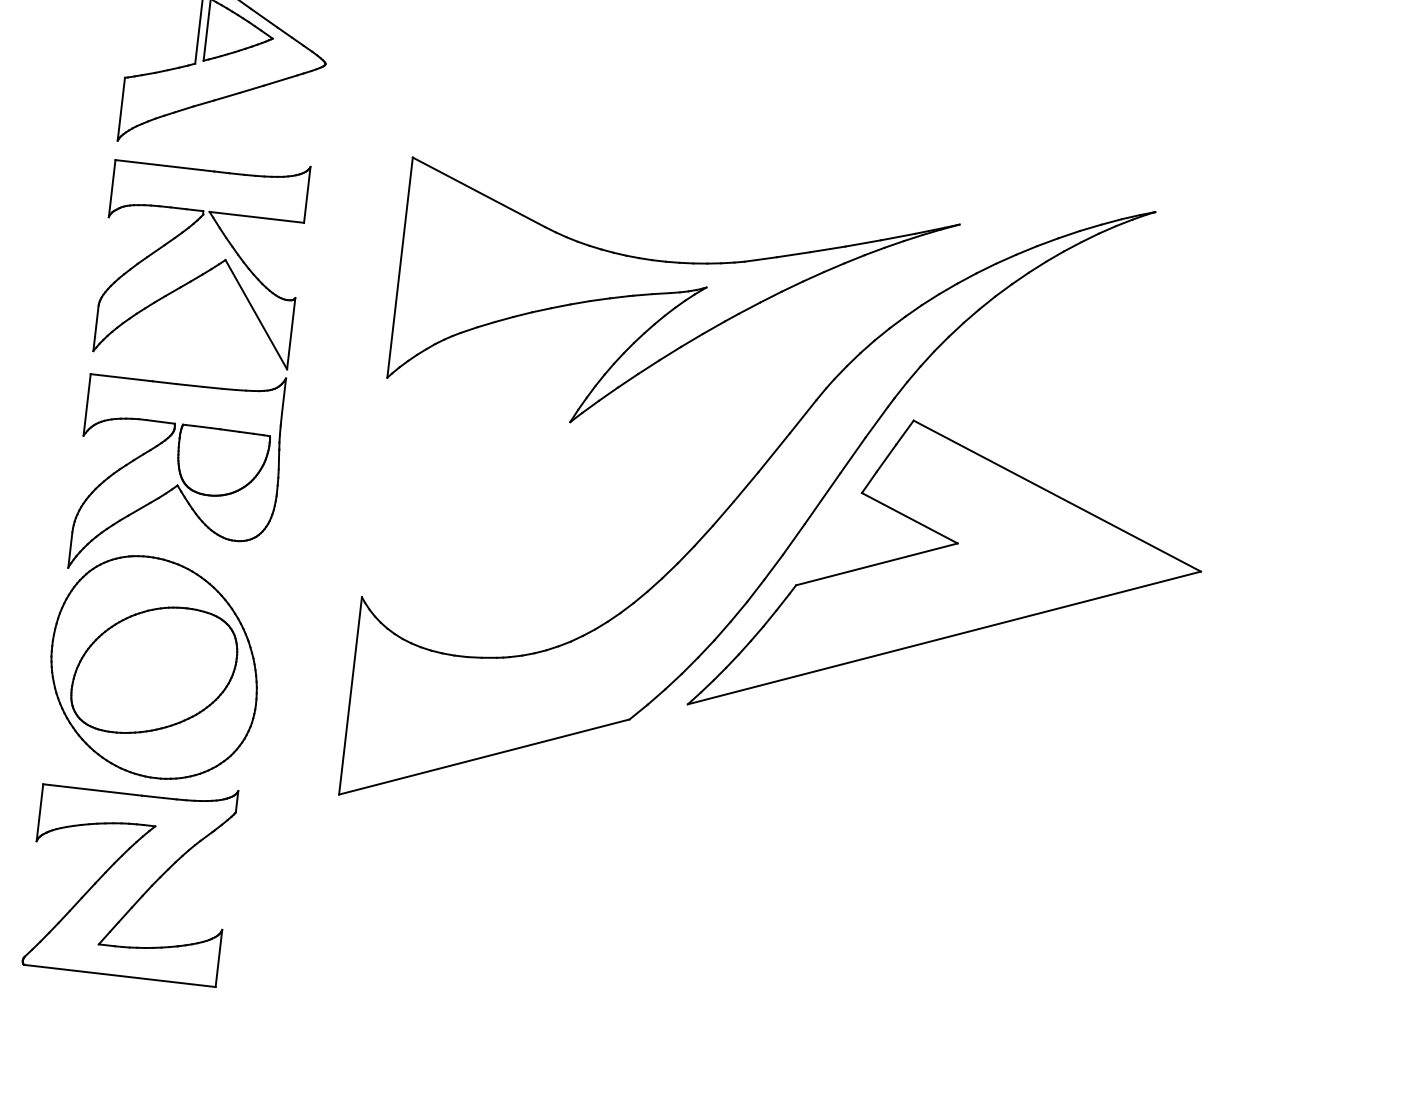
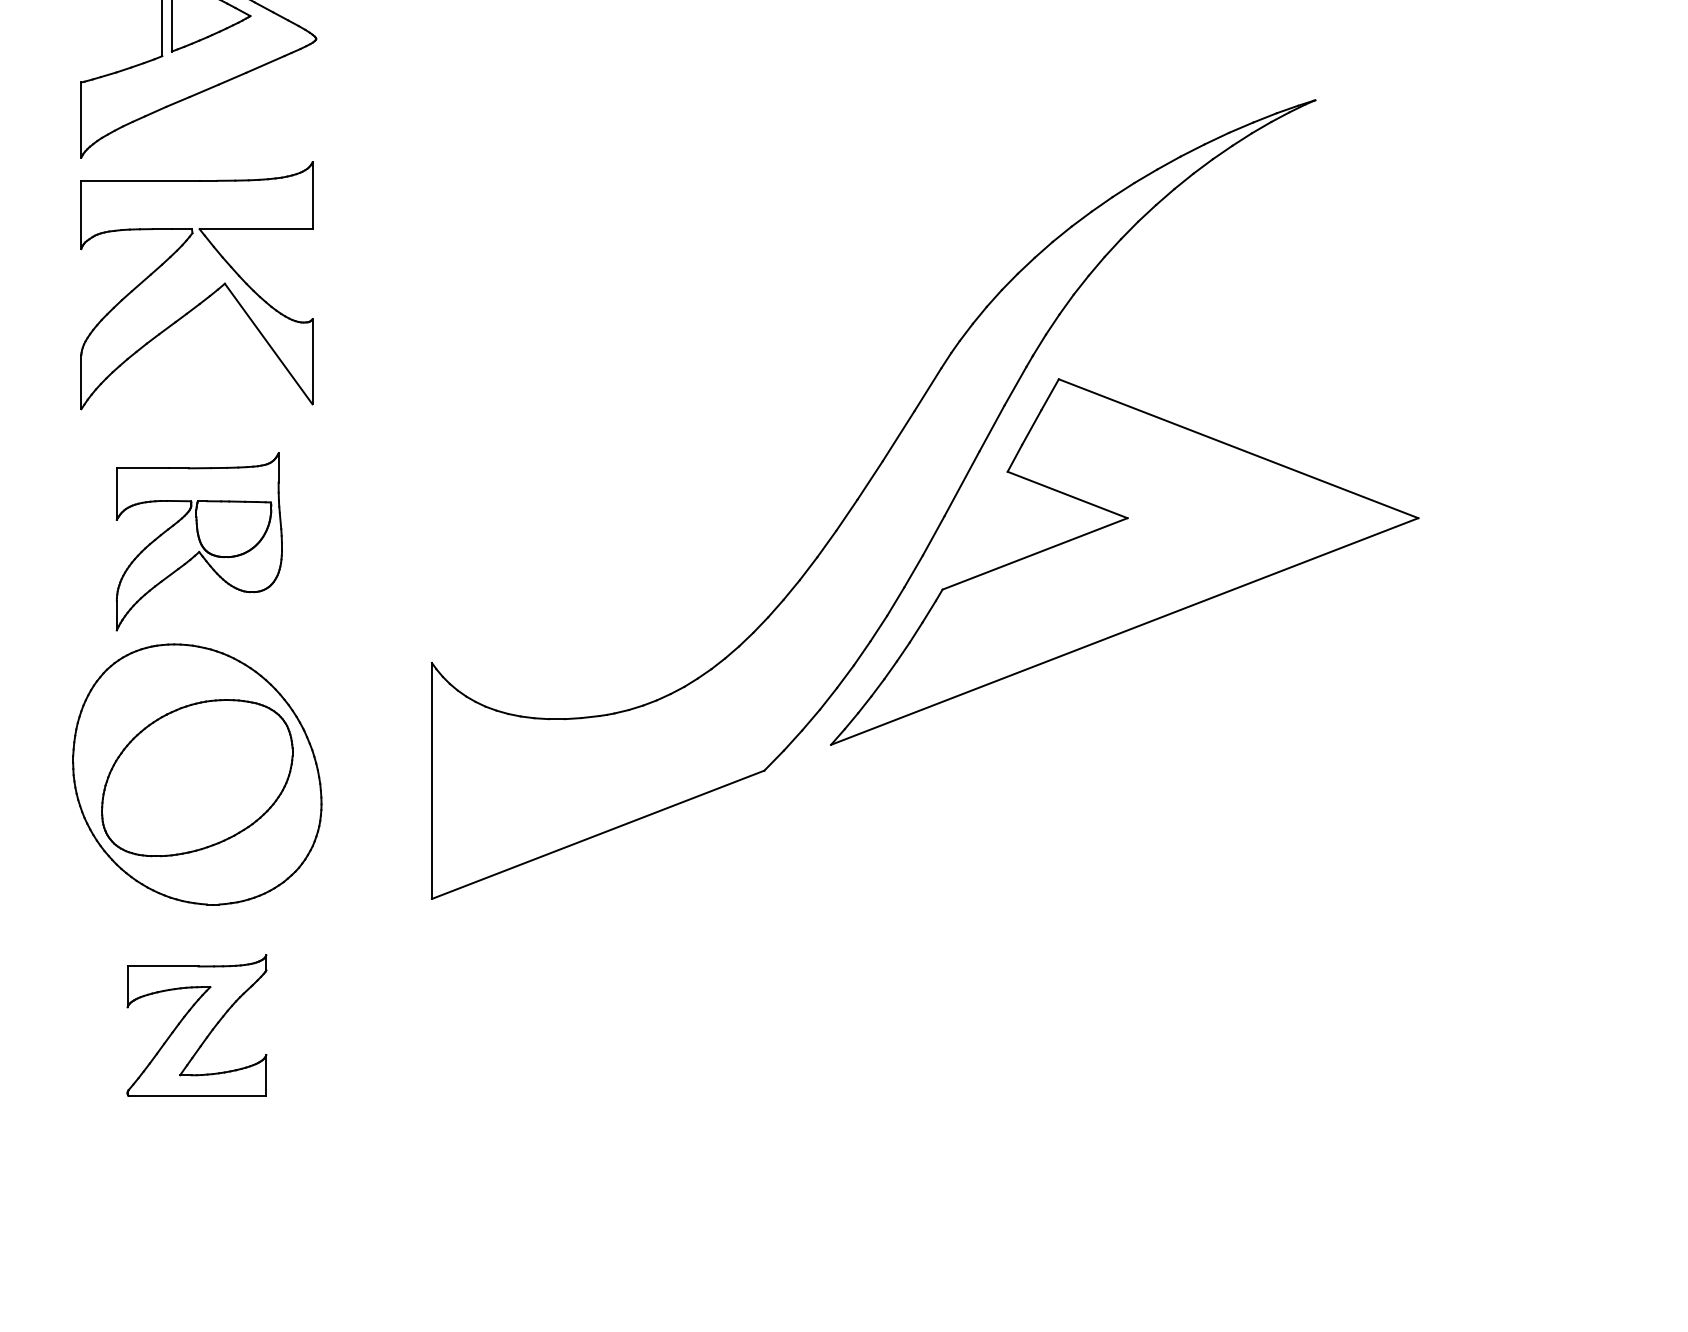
part: (671, 310) -> (758, 282), removed
part: (179, 473) -> (199, 541), size x0.7
part: (129, 877) -> (196, 1025), size x0.6

